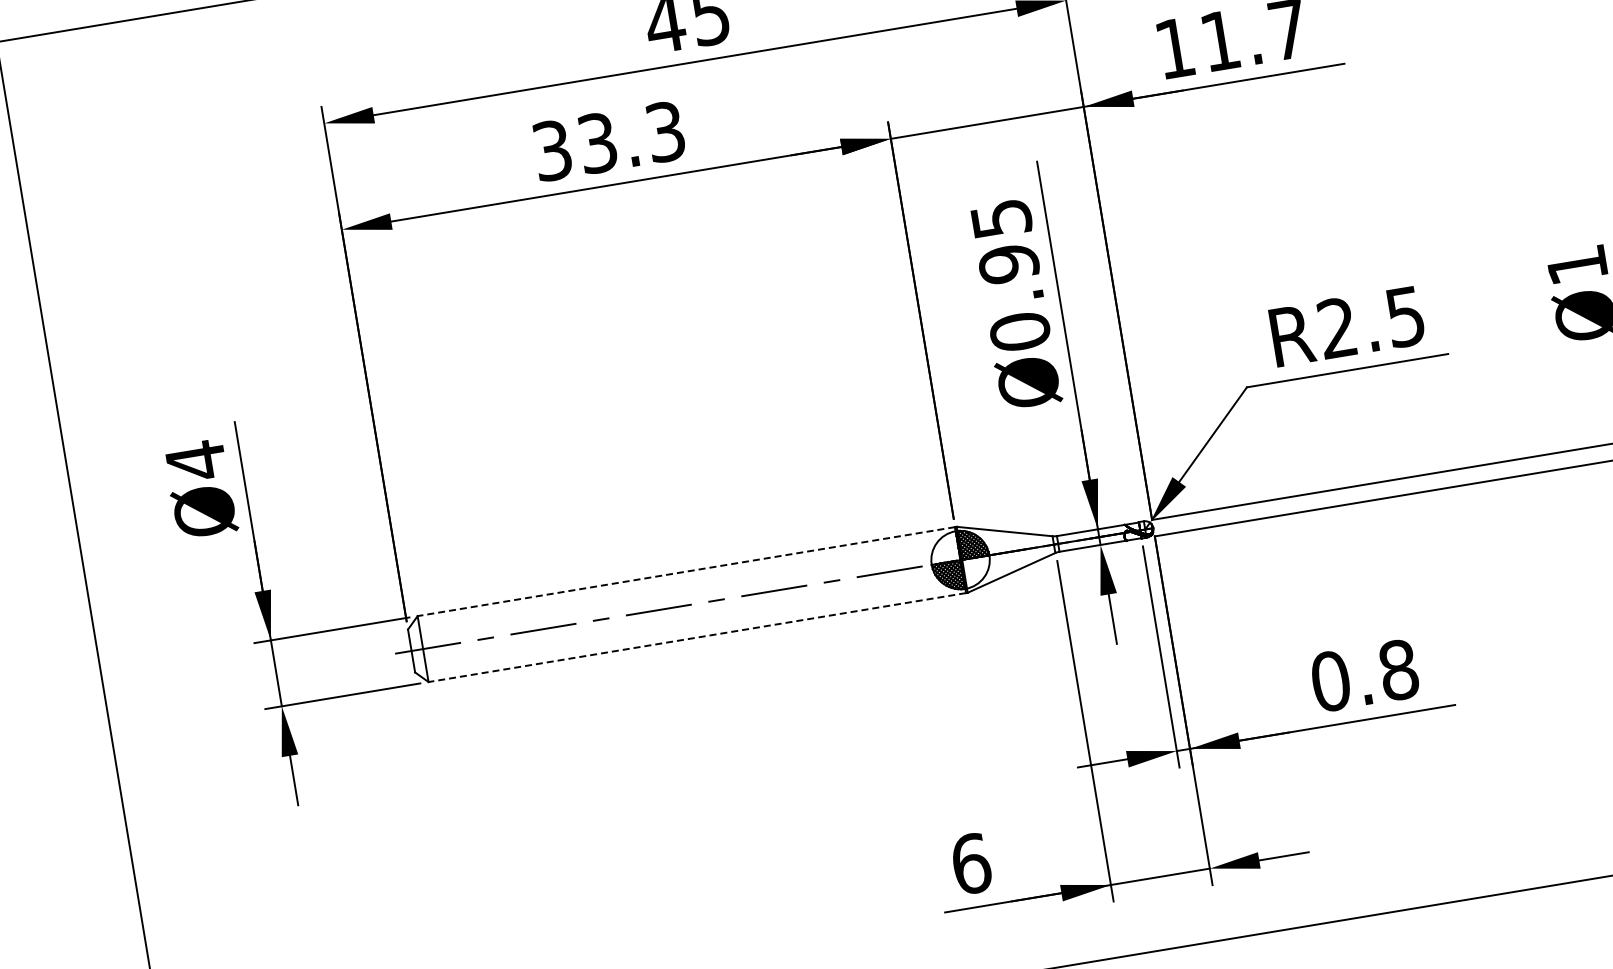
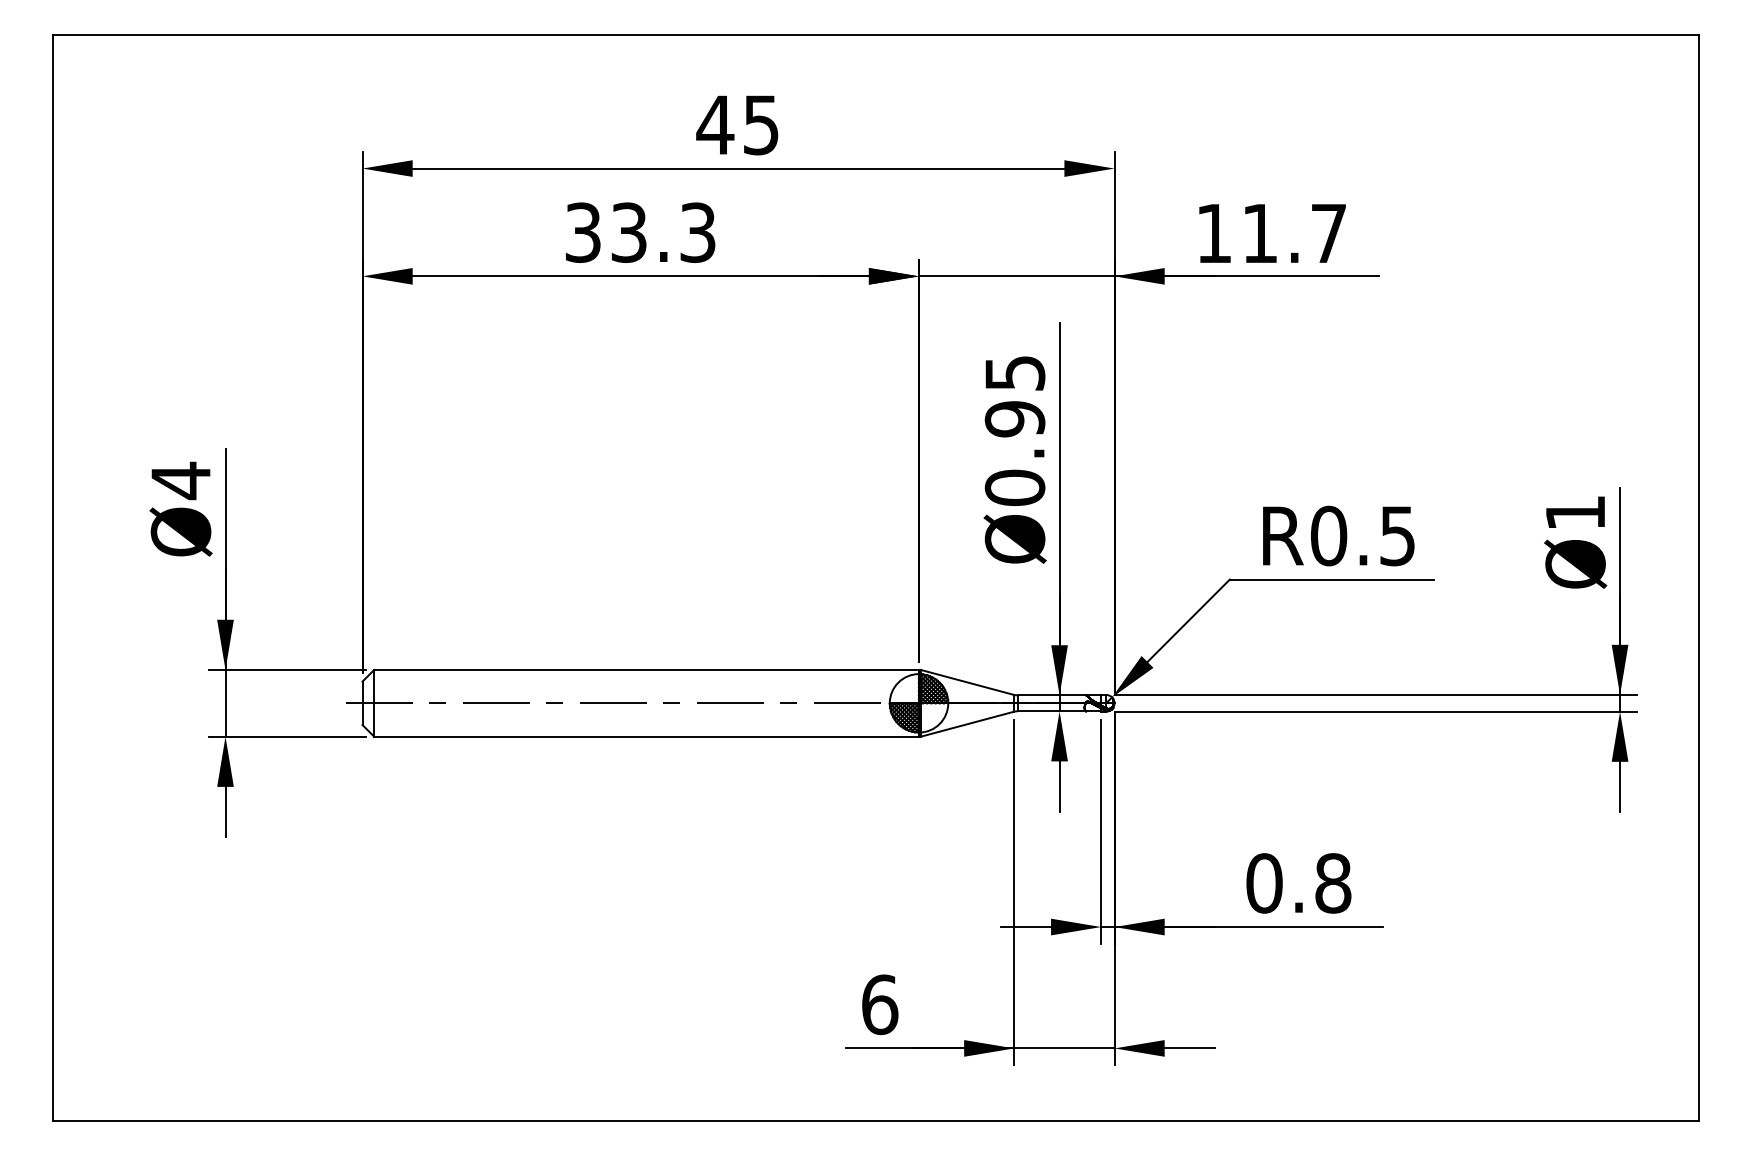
text: (1338, 327) -> (1329, 535), R2.5 -> R0.5
line: (686, 571) -> (646, 669), dashed -> solid
line: (697, 637) -> (646, 736), dashed -> solid

